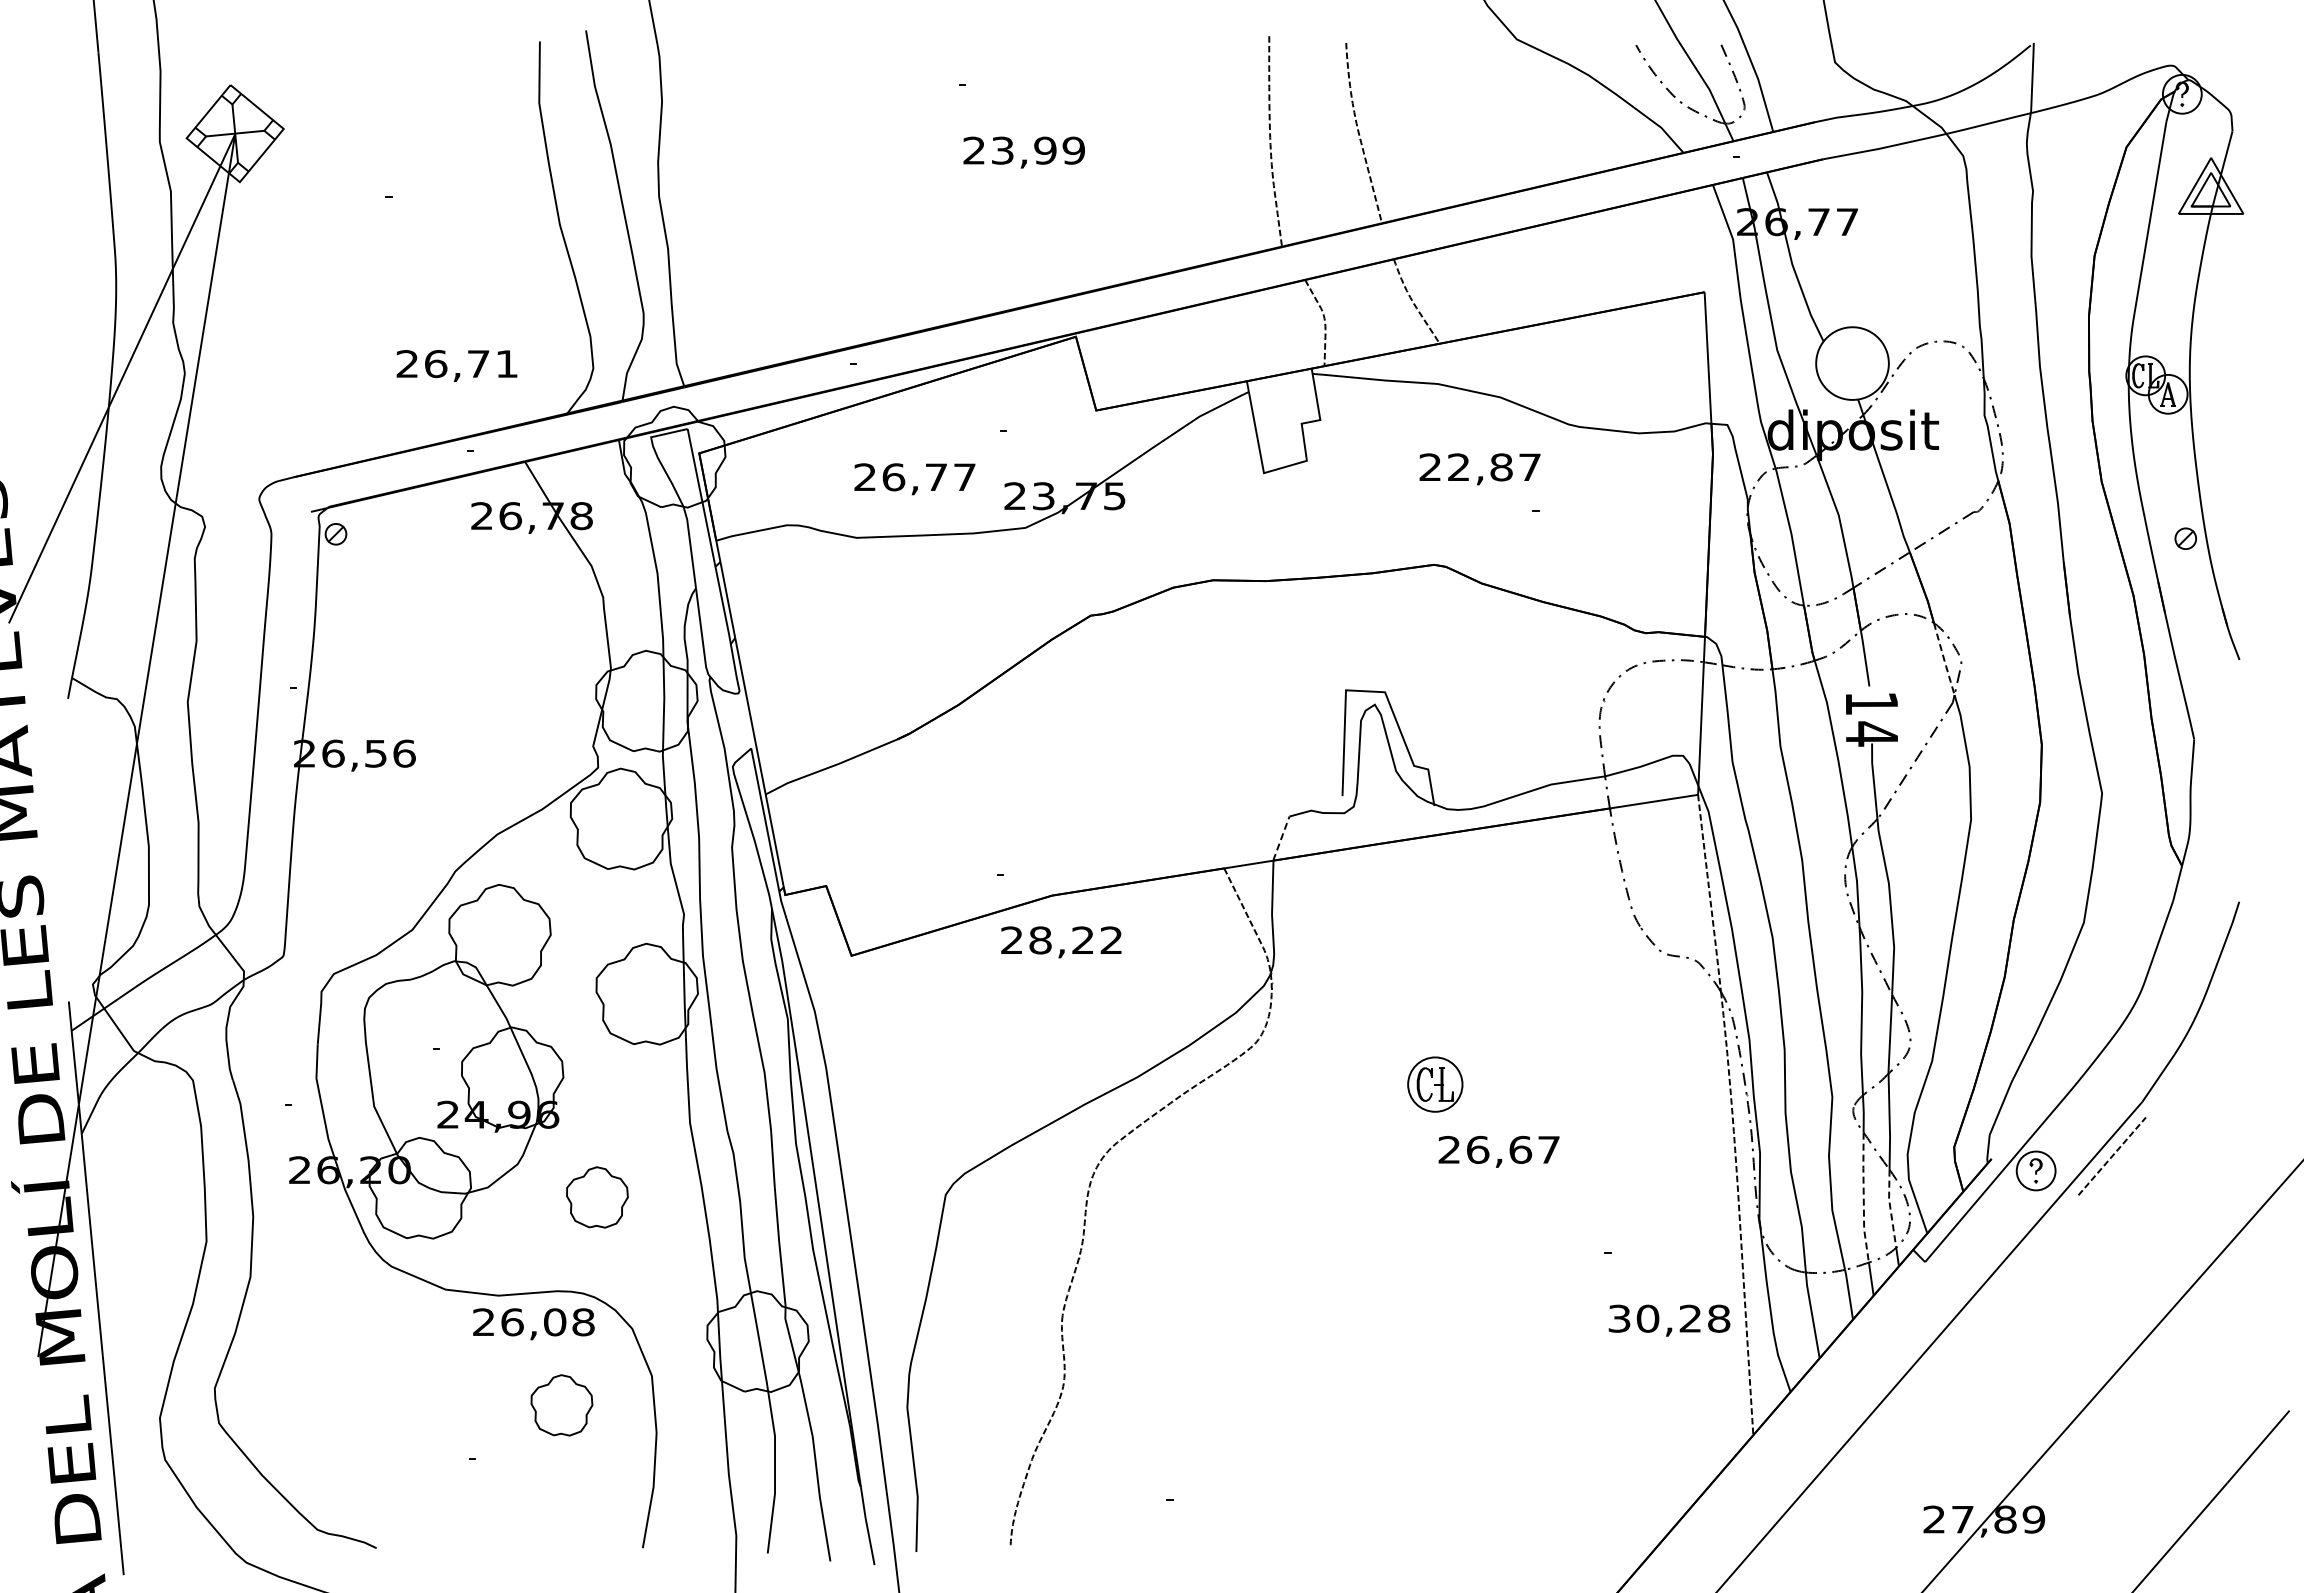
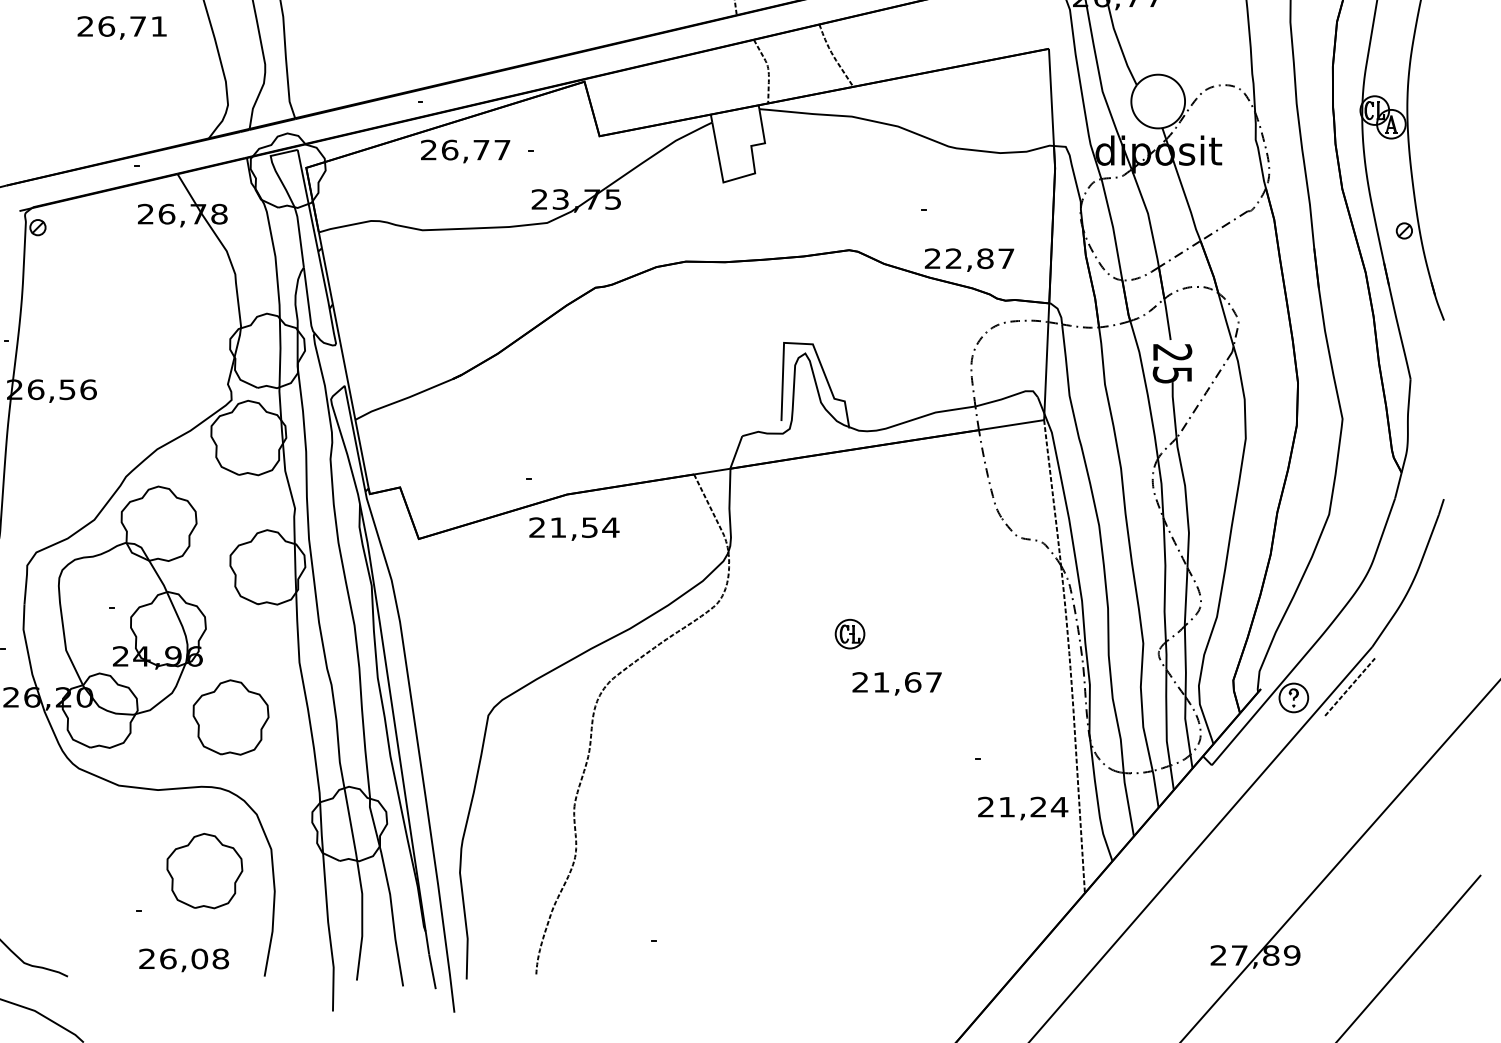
text: (456, 365) -> (121, 27), moved
text: (1479, 469) -> (969, 260), moved
text: (914, 479) -> (465, 151), moved
line: (1944, 660) -> (1226, 320), dashed -> solid
text: (1871, 719) -> (1172, 364), 14 -> 25
line: (1281, 838) -> (736, 452), dashed -> solid
text: (1076, 940) -> (584, 527), 28,22 -> 21,54
part: (1435, 1084) -> (850, 634), size x0.71
text: (1478, 1149) -> (881, 682), 26,67 -> 21,67
part: (597, 1197) -> (231, 717), size x1.67
line: (1863, 1198) -> (1166, 718), dashed -> solid
line: (1890, 1208) -> (1186, 725), dashed -> solid
text: (1669, 1318) -> (1023, 806), 30,28 -> 21,24
text: (533, 1324) -> (183, 960), moved
part: (561, 1405) -> (204, 871), size x1.67

